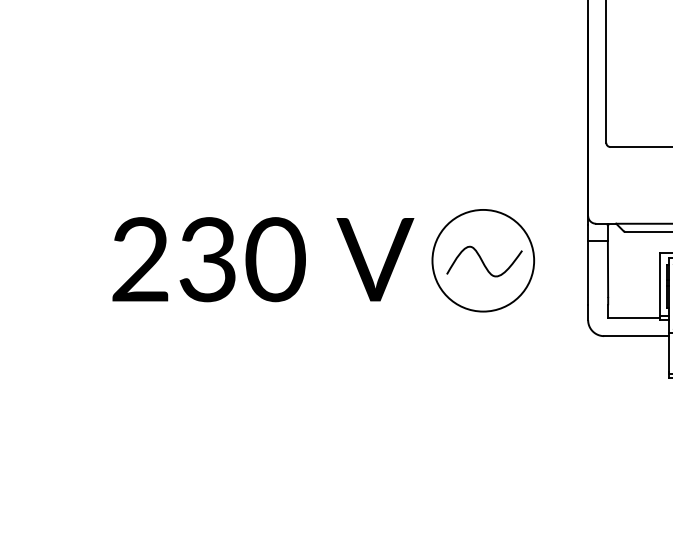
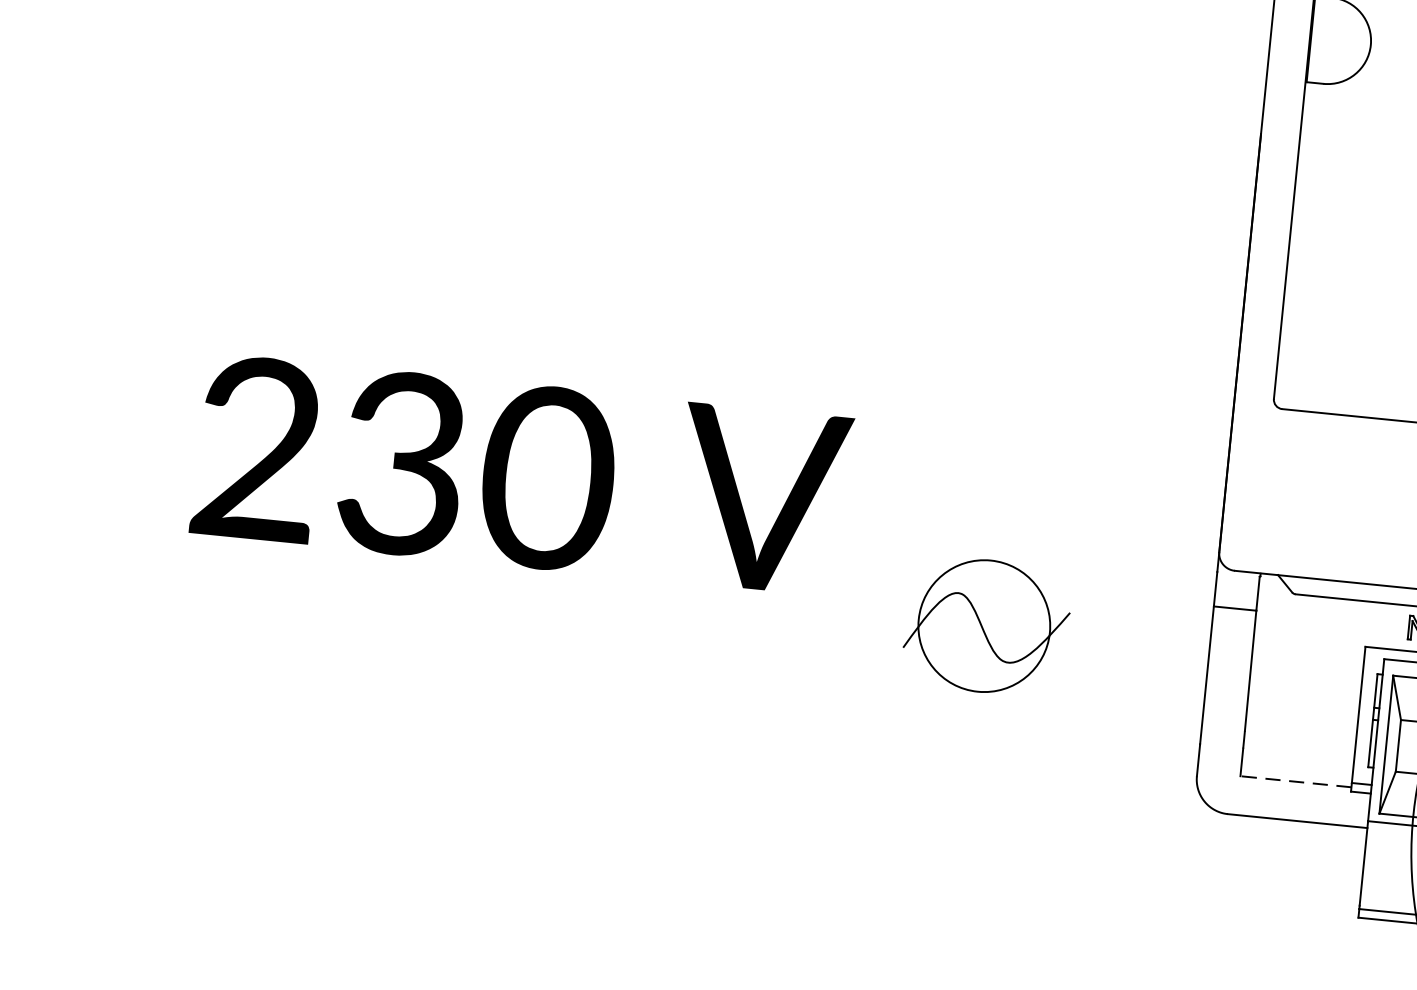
text: (263, 259) -> (522, 475), moved
circle: (483, 260) -> (984, 625), size x0.6
line: (633, 318) -> (1294, 782), solid -> dashed

